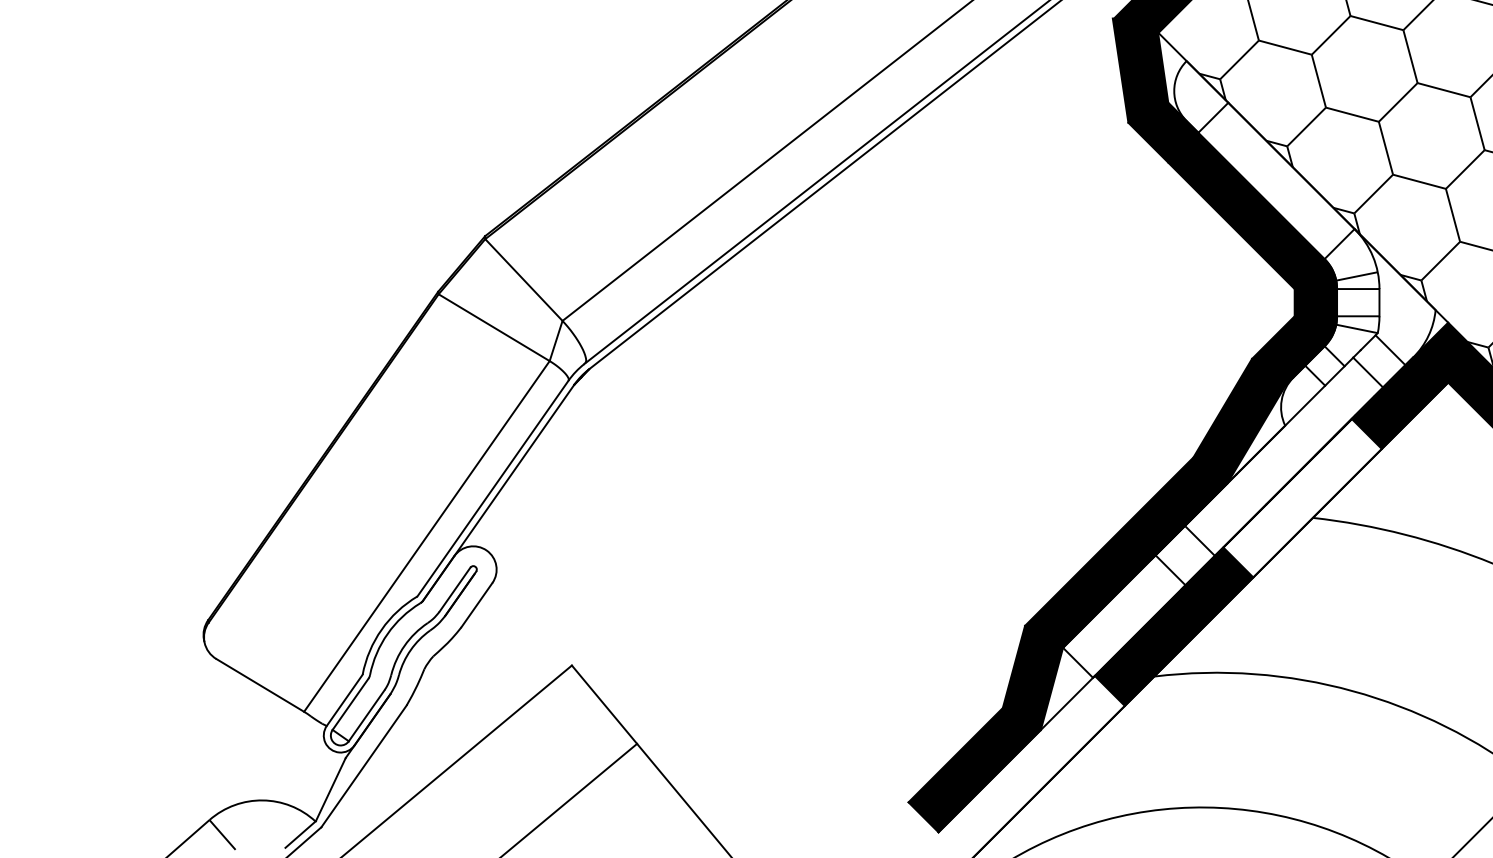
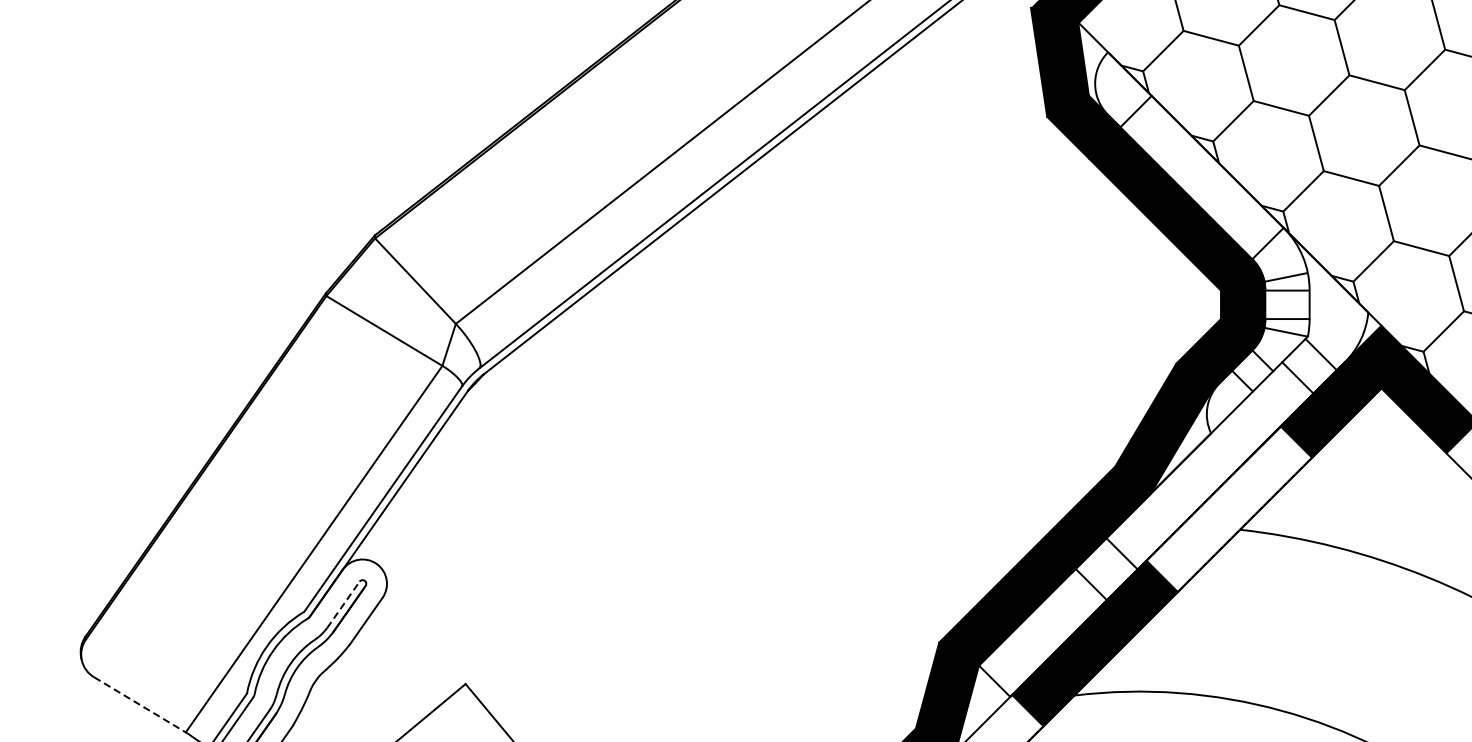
line: (454, 589) -> (342, 604), solid -> dashed
line: (260, 685) -> (140, 704), solid -> dashed

